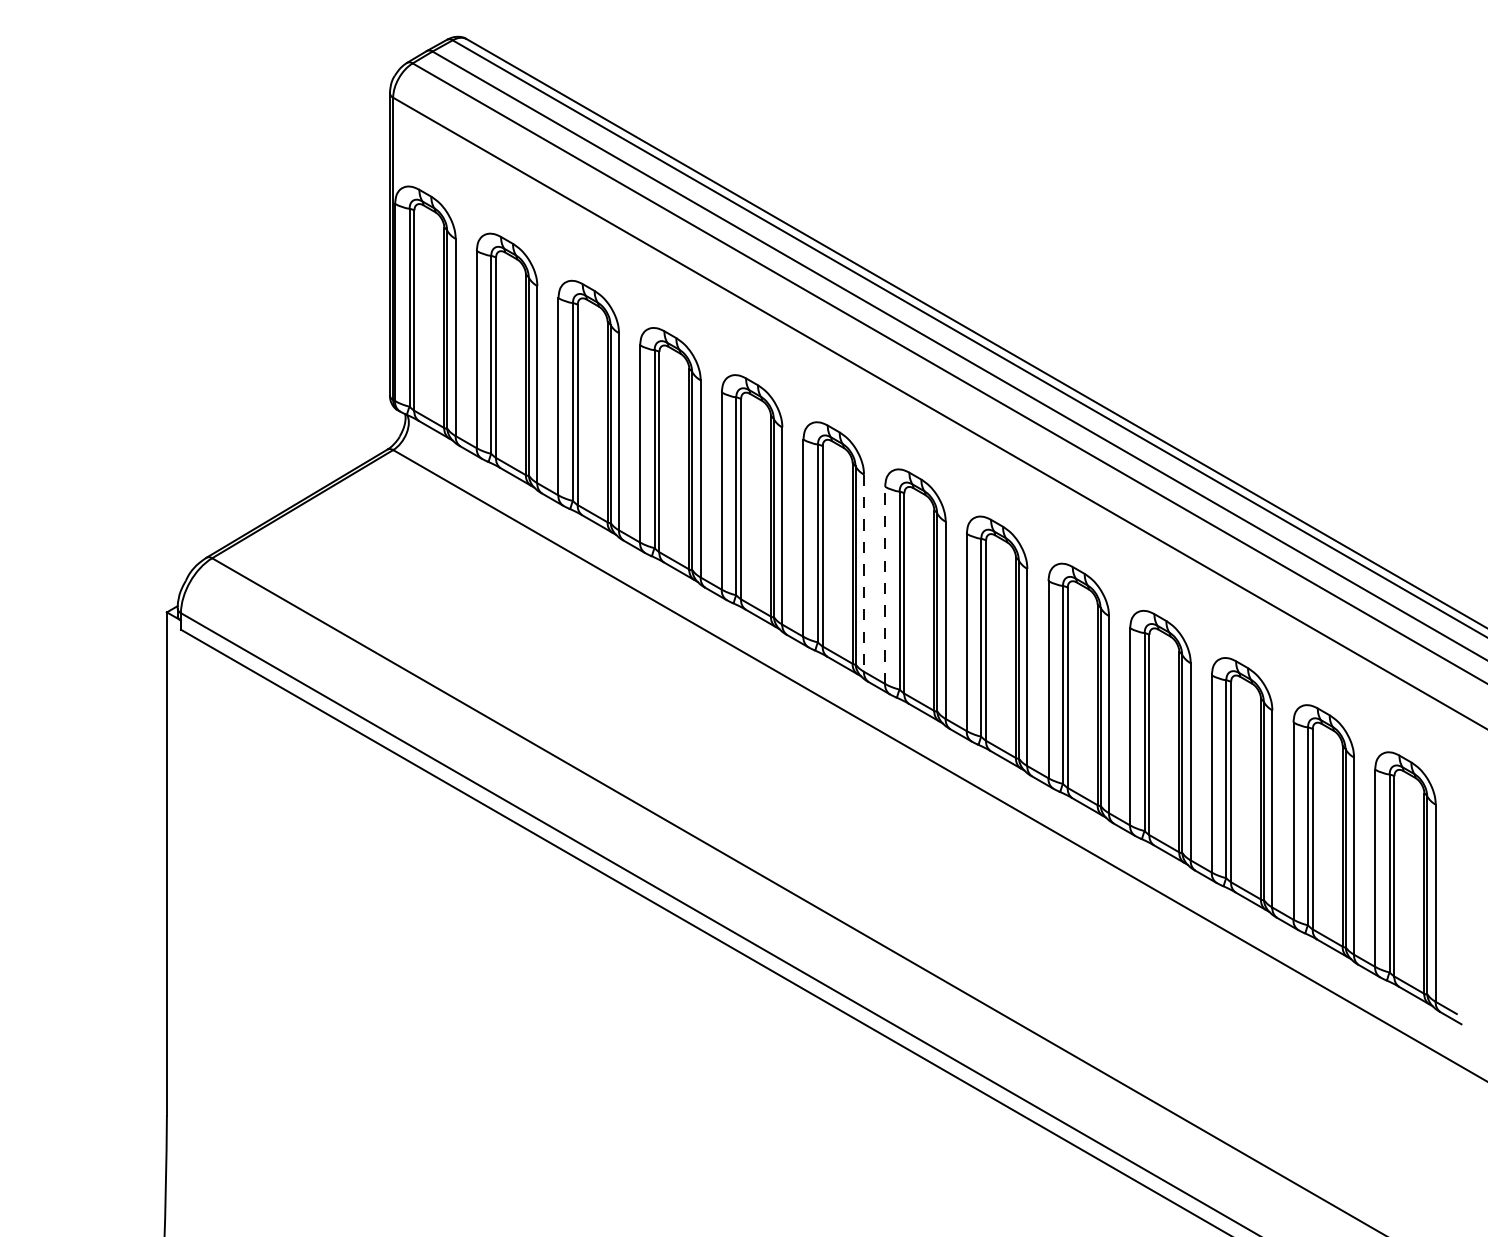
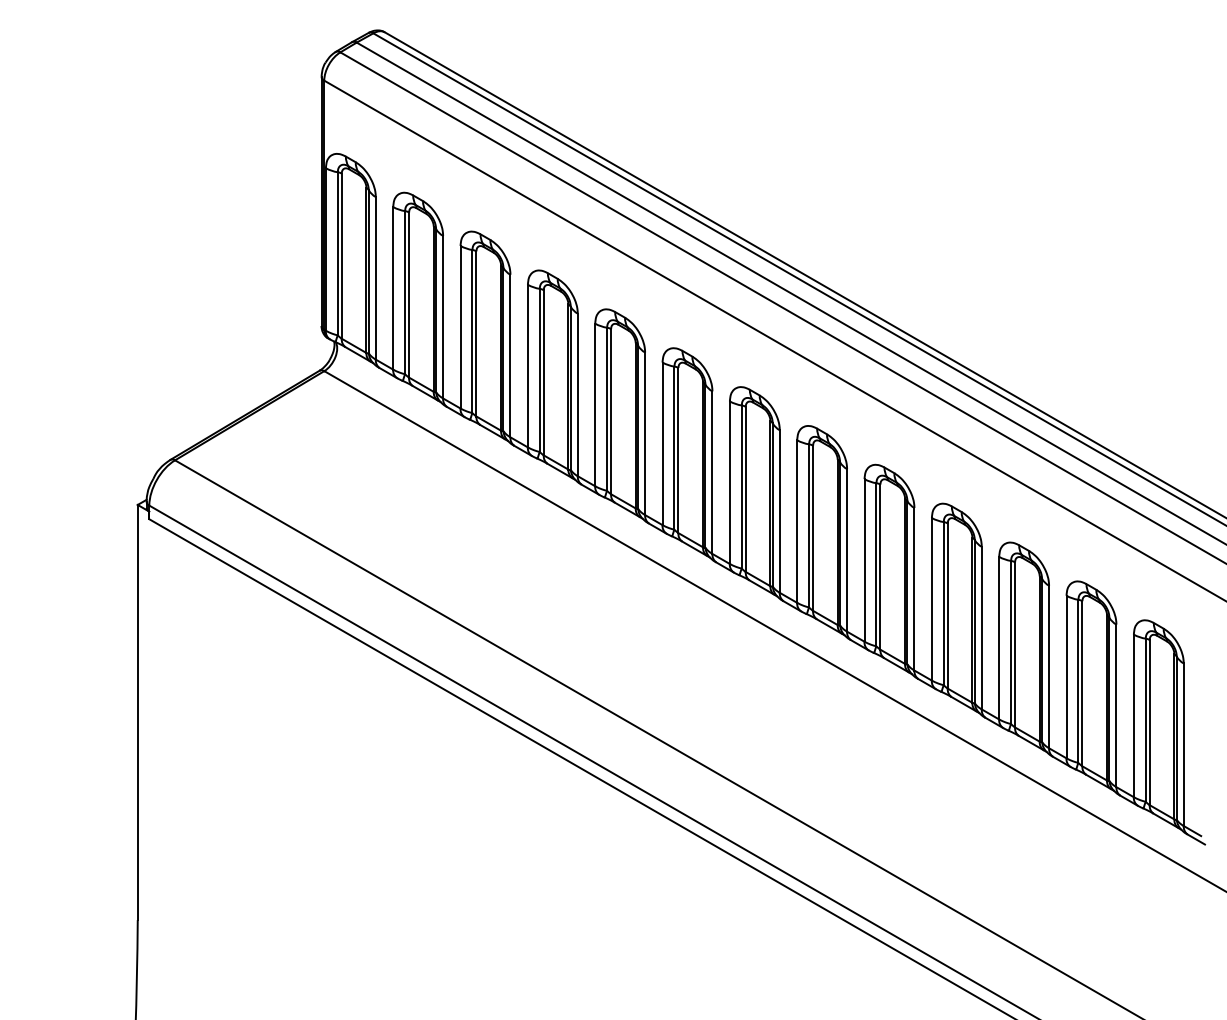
line: (864, 574) -> (712, 473), dashed -> solid
line: (884, 585) -> (729, 482), dashed -> solid

